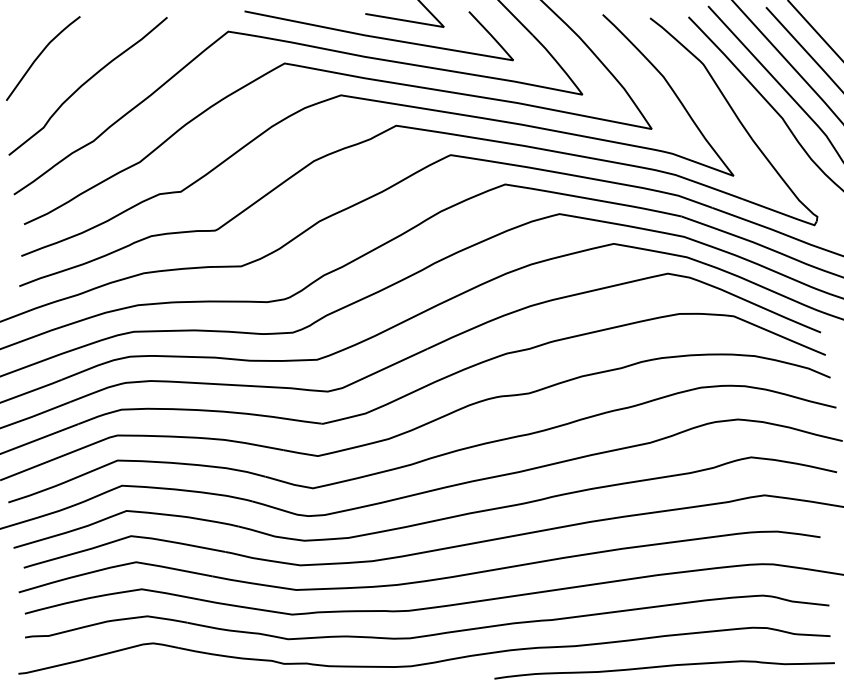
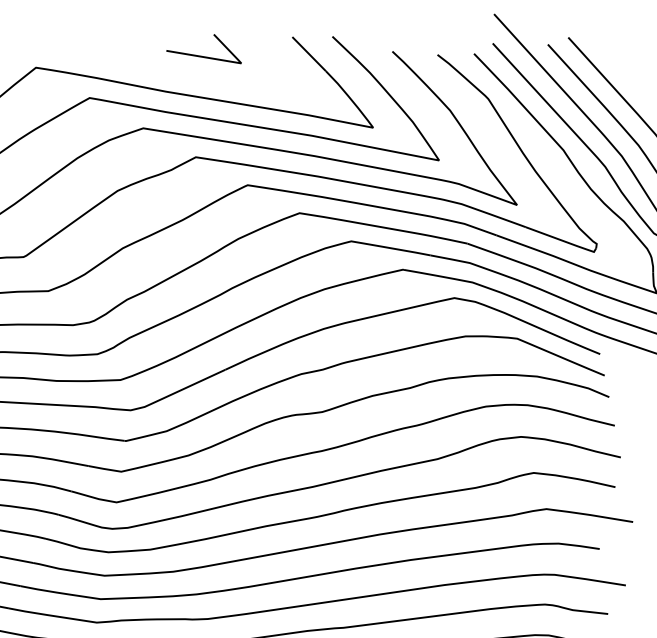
curve: (378, 36) -> (178, 72), removed

